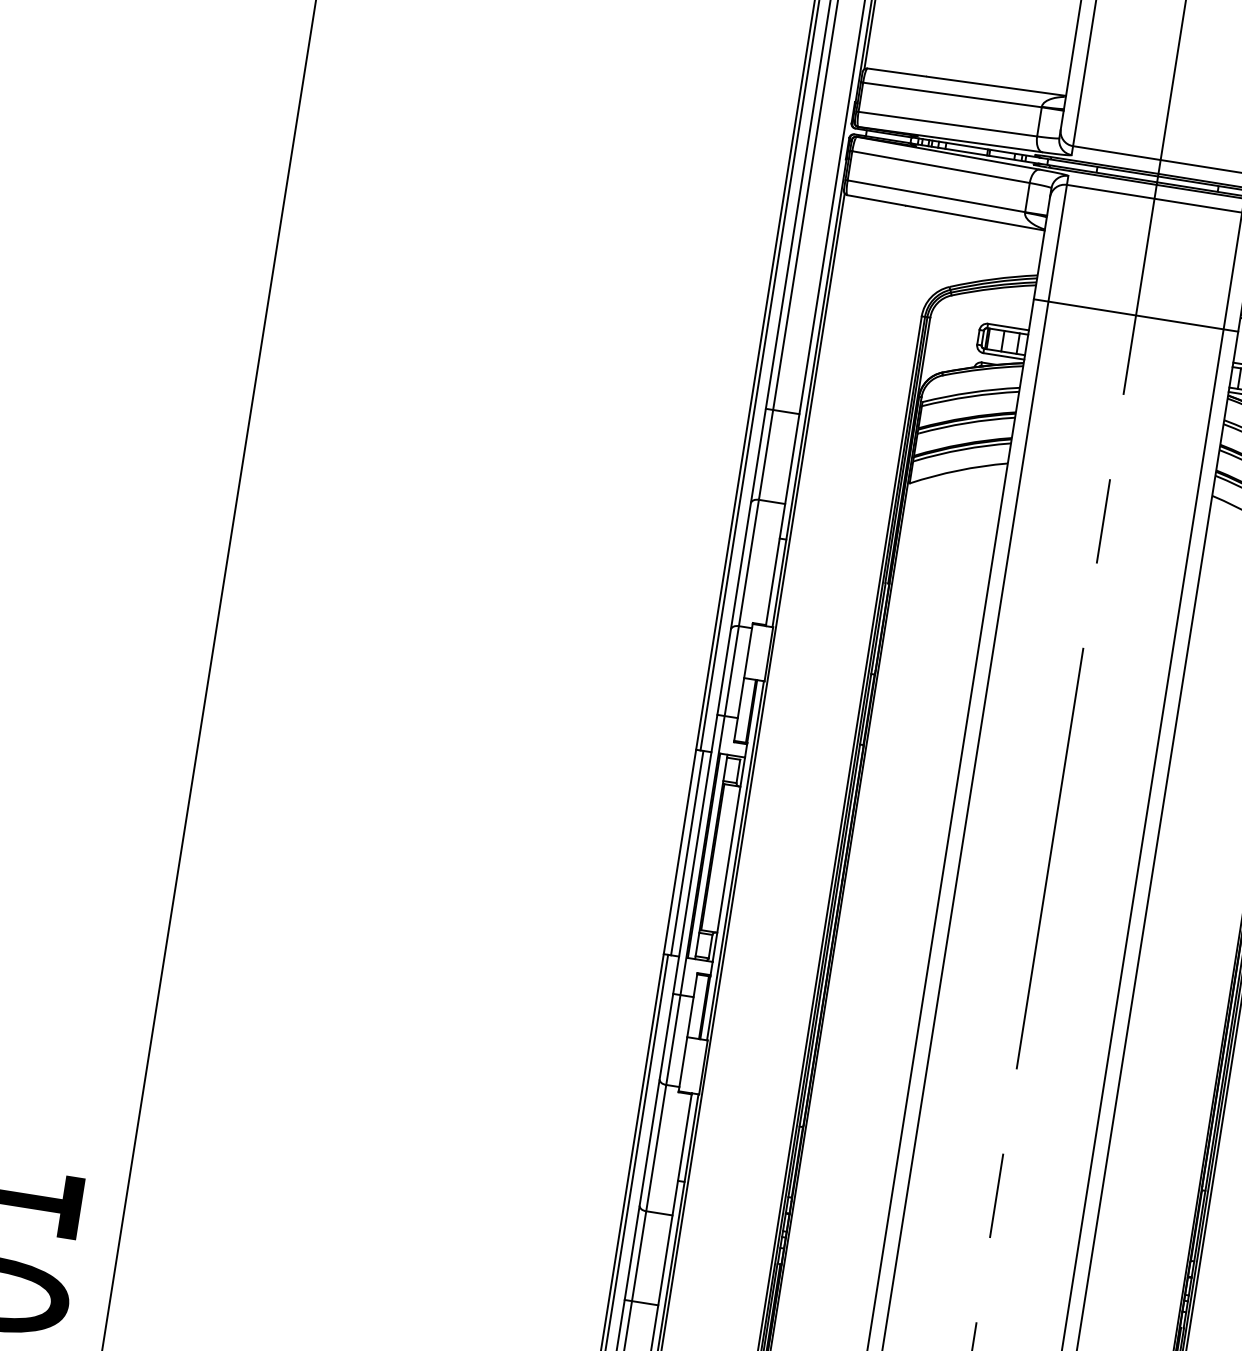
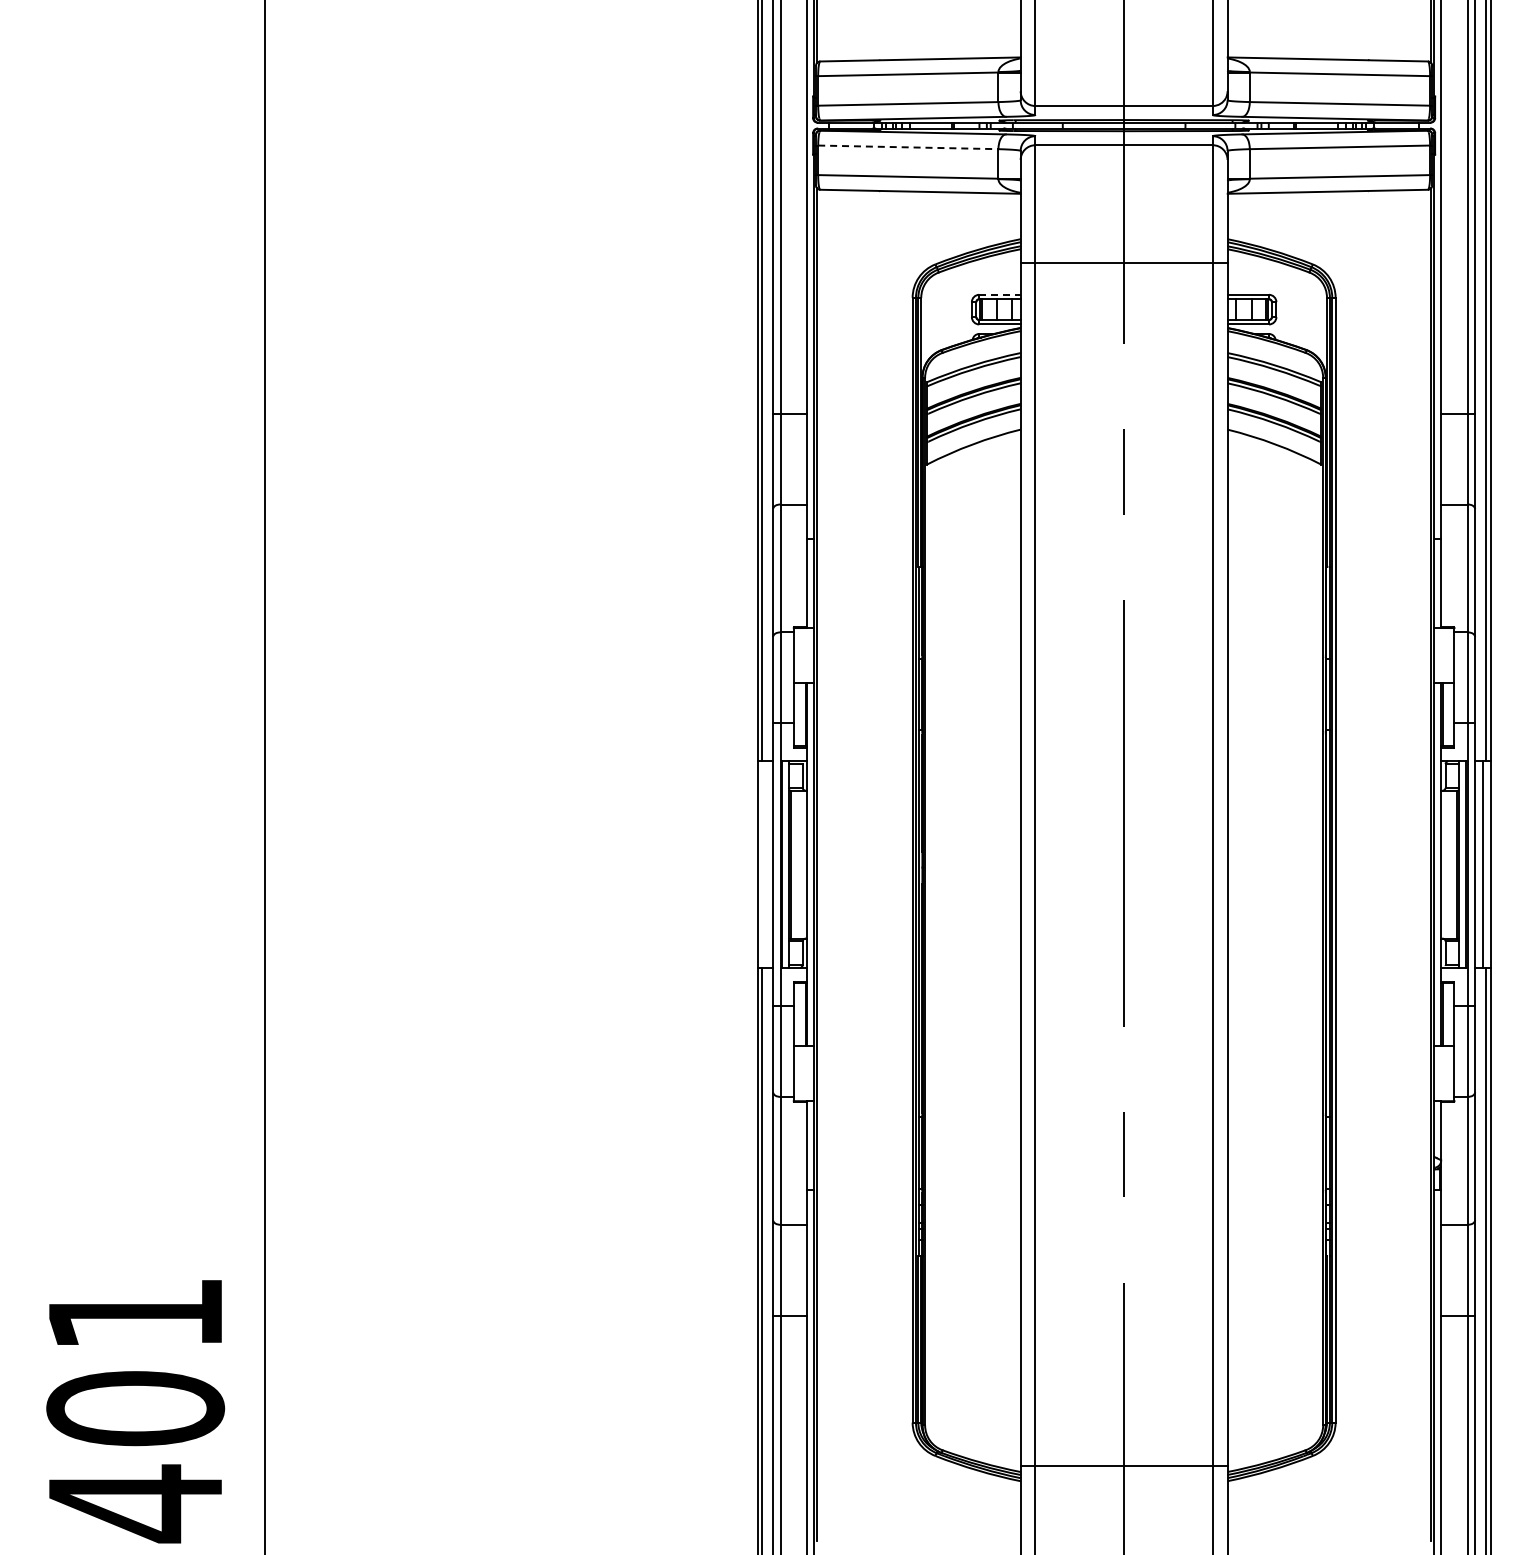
line: (941, 167) -> (908, 147), solid -> dashed
line: (1008, 326) -> (999, 294), solid -> dashed
line: (686, 852) -> (764, 864), removed

